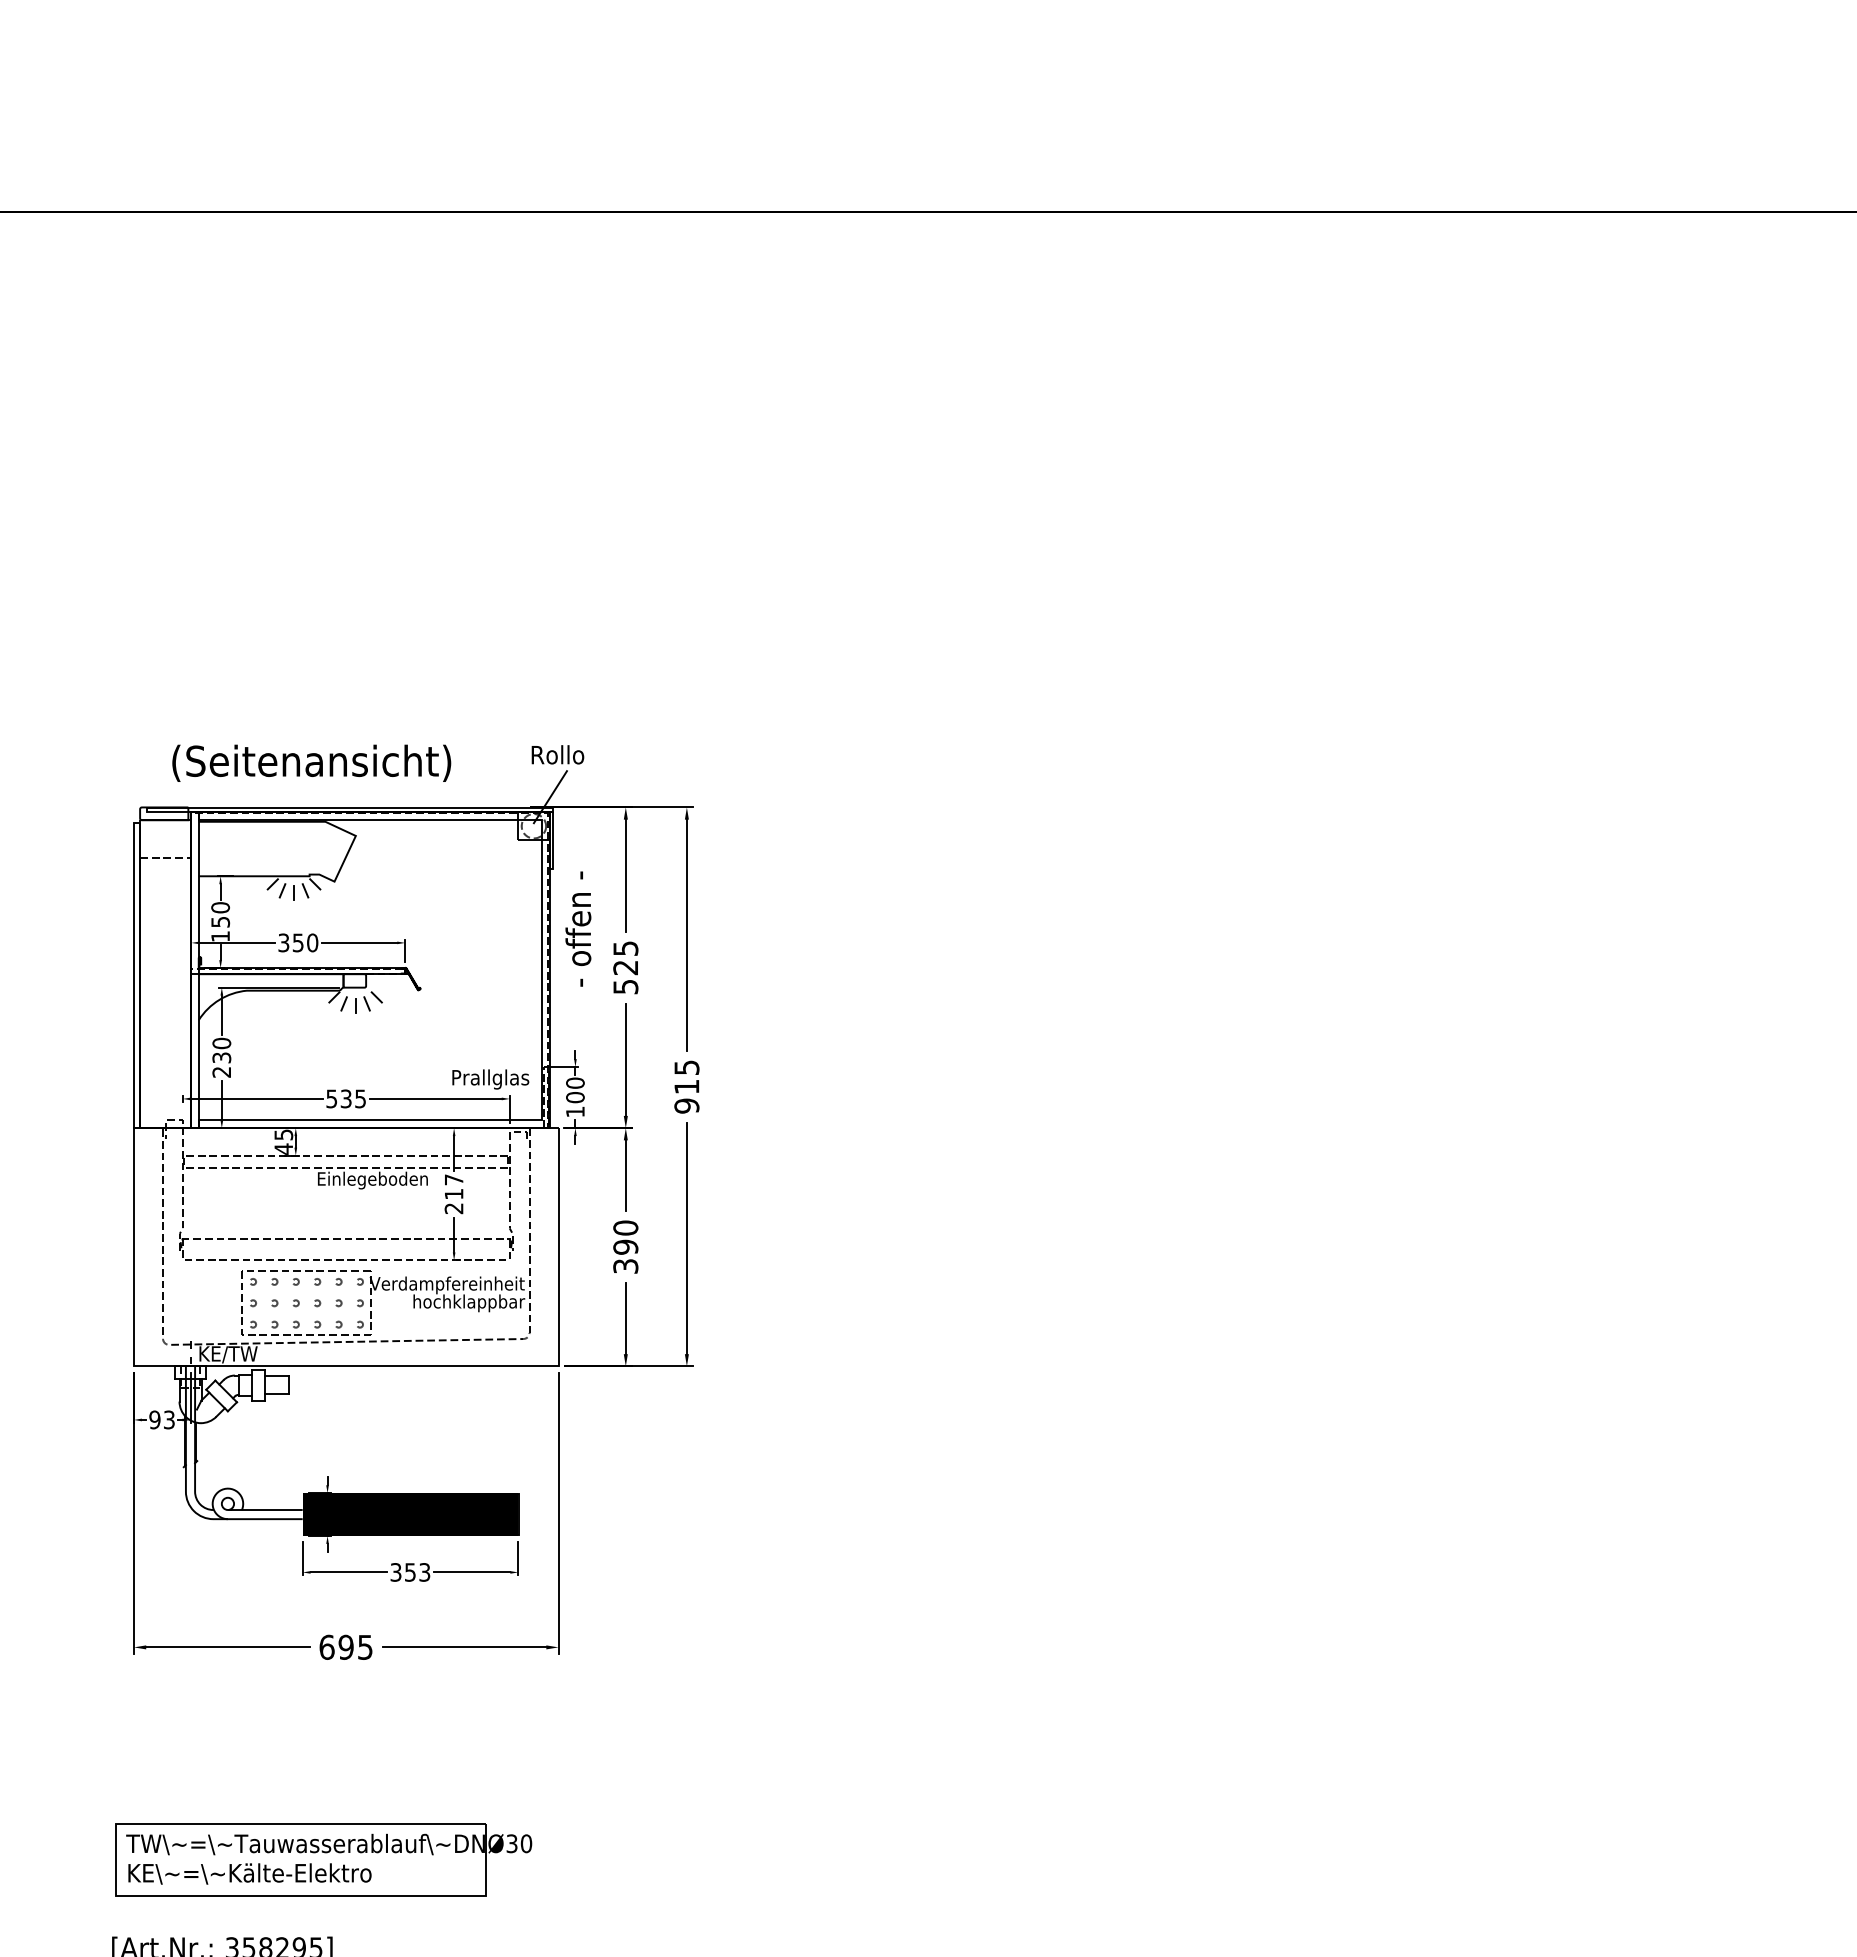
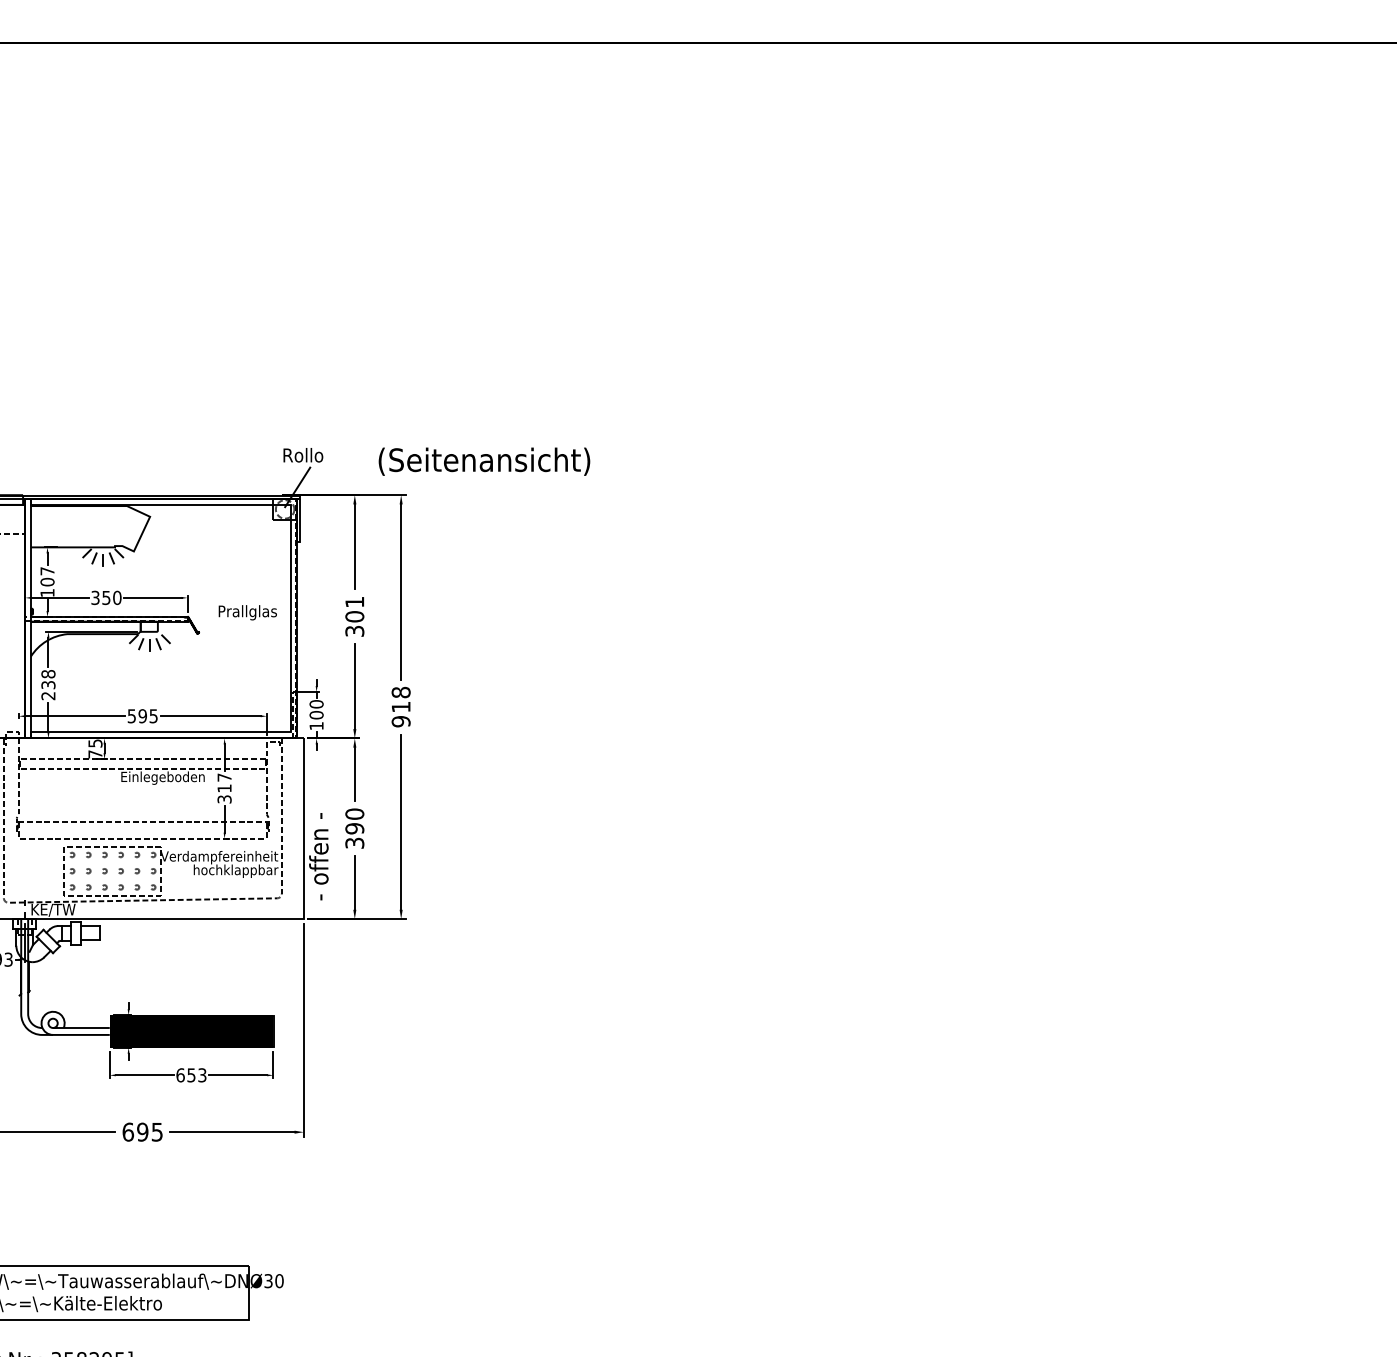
text: (311, 762) -> (484, 461), moved
text: (220, 914) -> (47, 576), 150 -> 107
text: (578, 928) -> (318, 856), moved
text: (625, 967) -> (354, 616), 525 -> 301
text: (221, 1043) -> (48, 674), 230 -> 238
text: (686, 1067) -> (400, 692), 915 -> 918
text: (490, 1079) -> (247, 612), moved
text: (345, 1098) -> (142, 715), 535 -> 595
text: (283, 1148) -> (95, 753), 45 -> 75
text: (454, 1208) -> (224, 799), 217 -> 317
text: (395, 1572) -> (180, 1075), 353 -> 653

